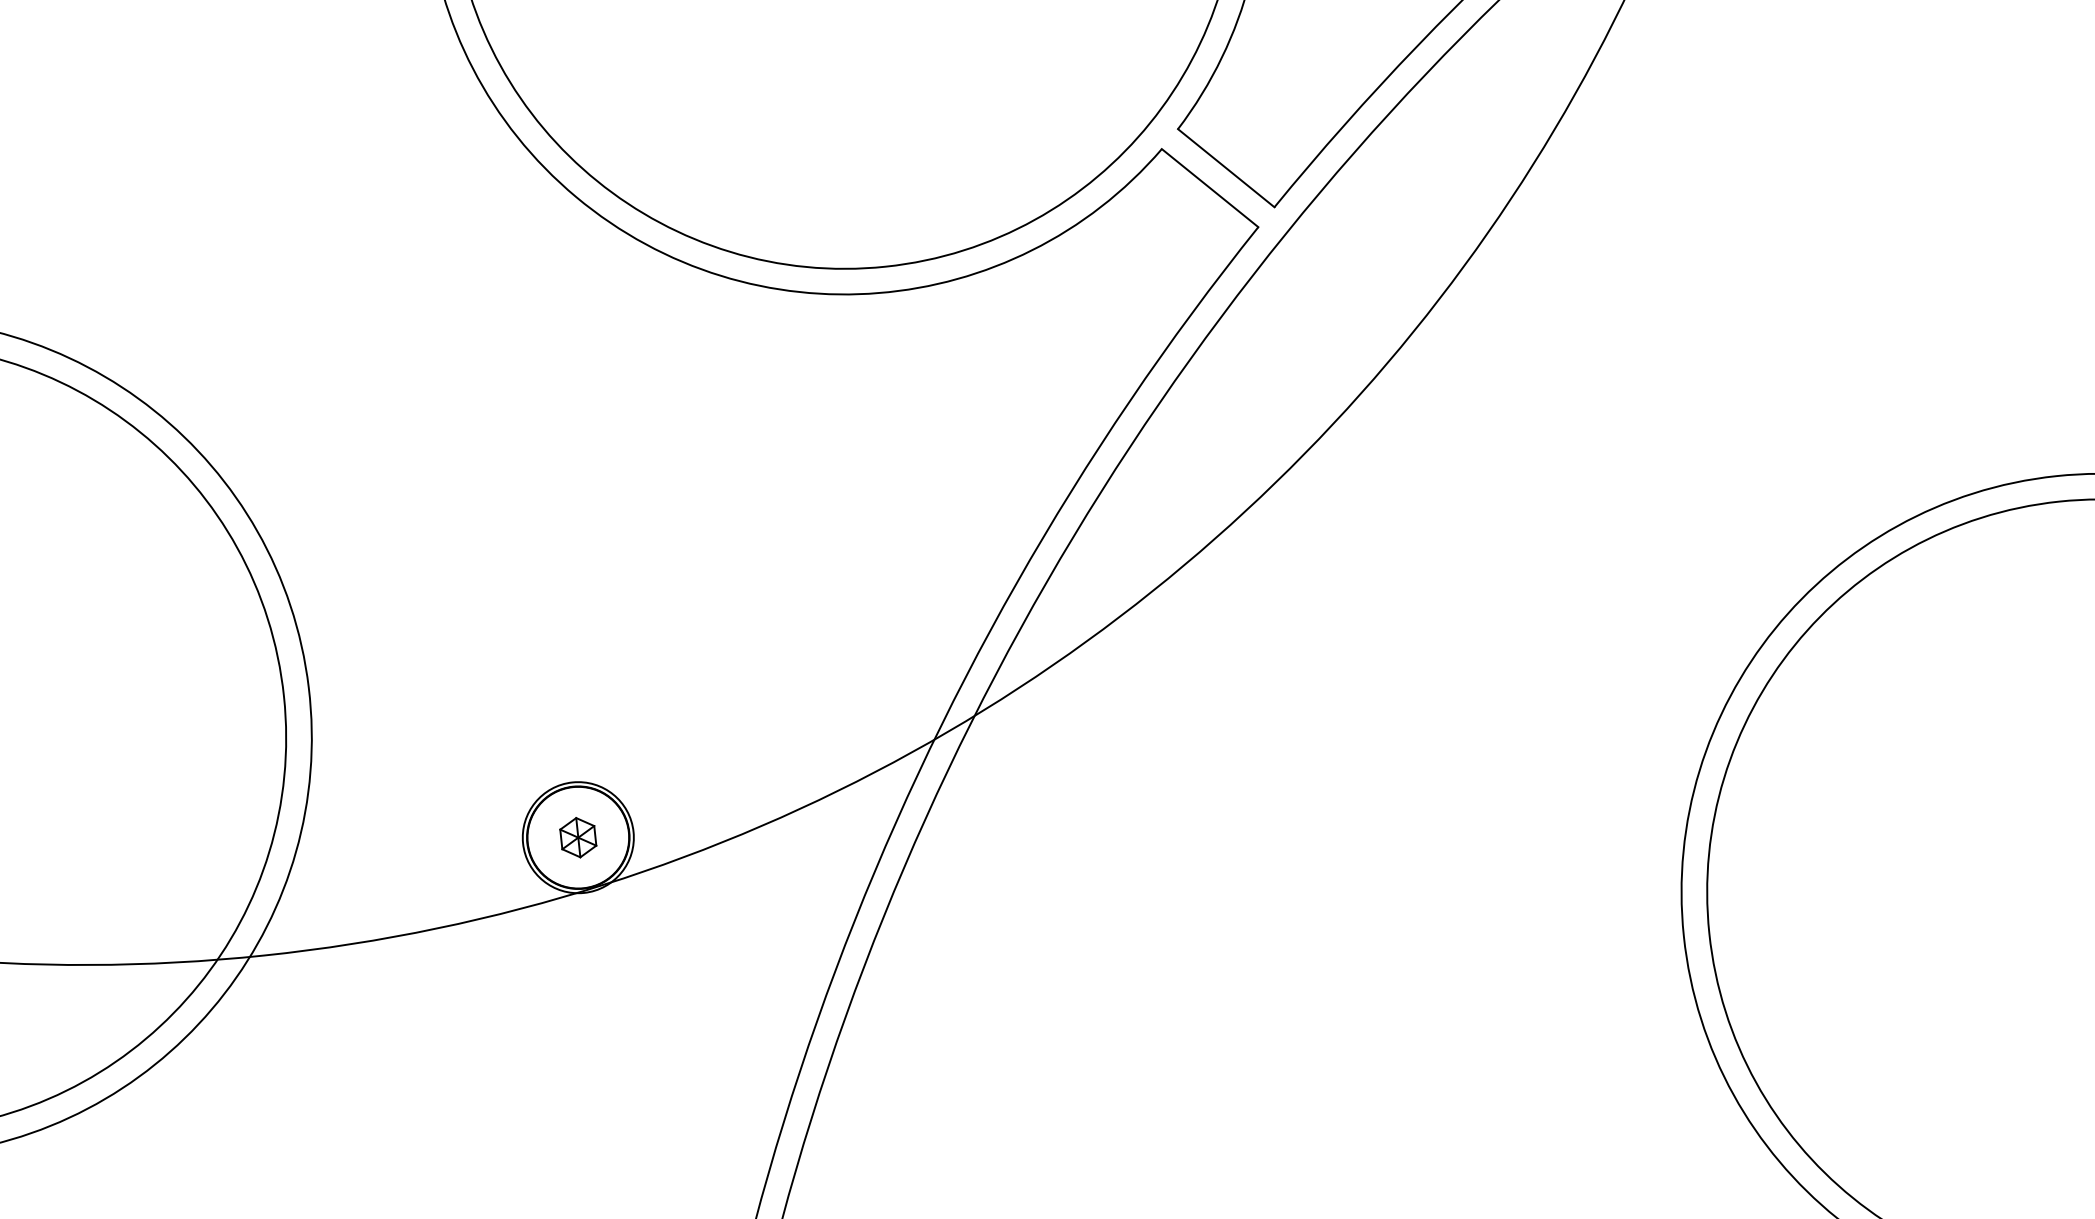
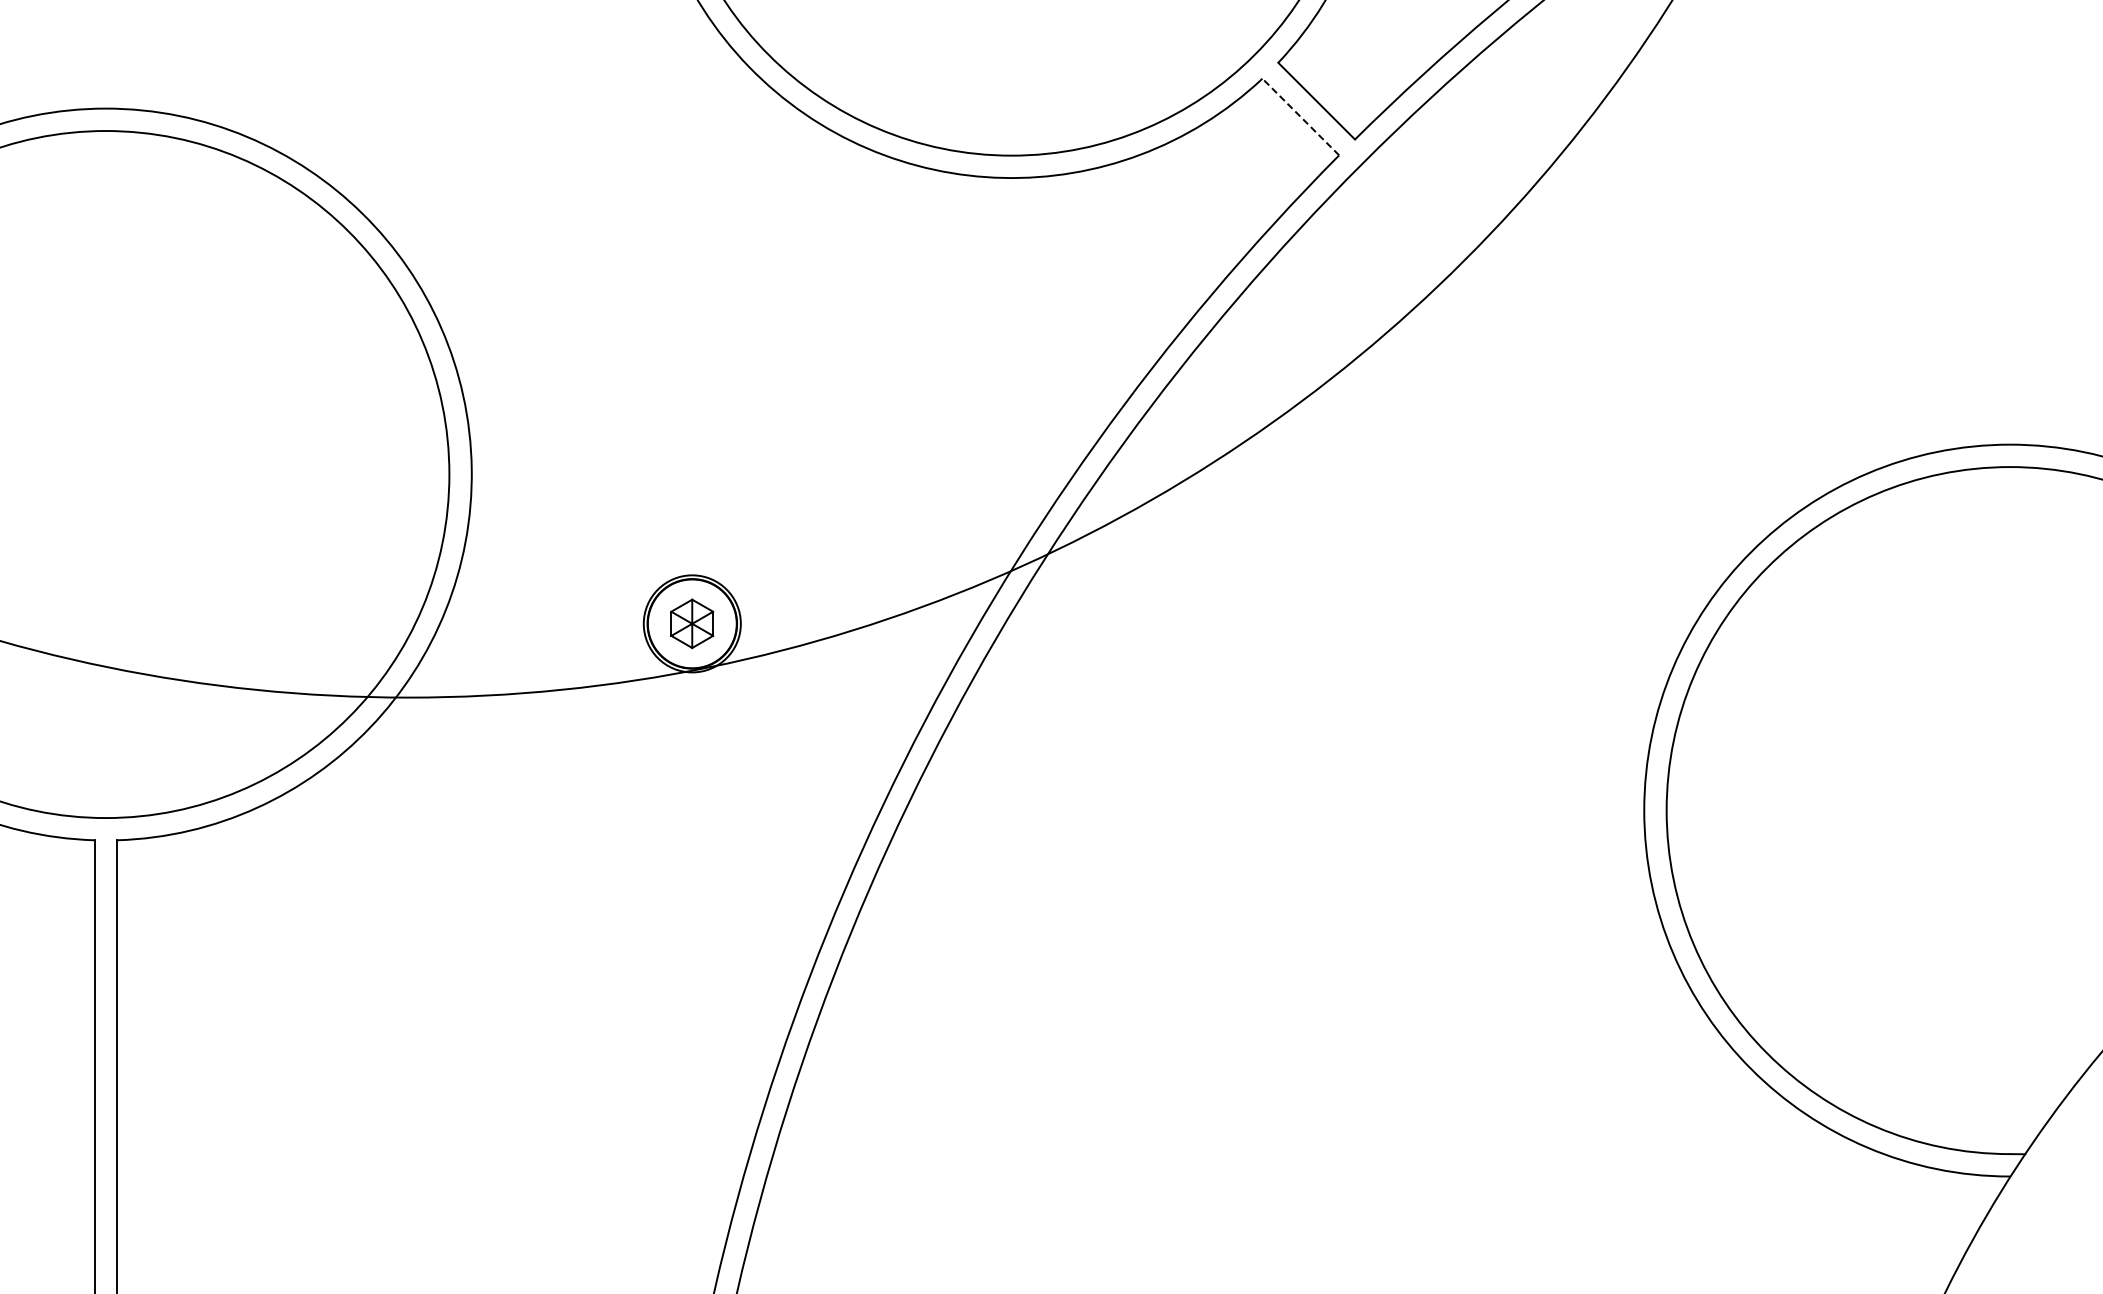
line: (1209, 187) -> (1300, 116), solid -> dashed
part: (578, 837) -> (692, 623), size x1.4

